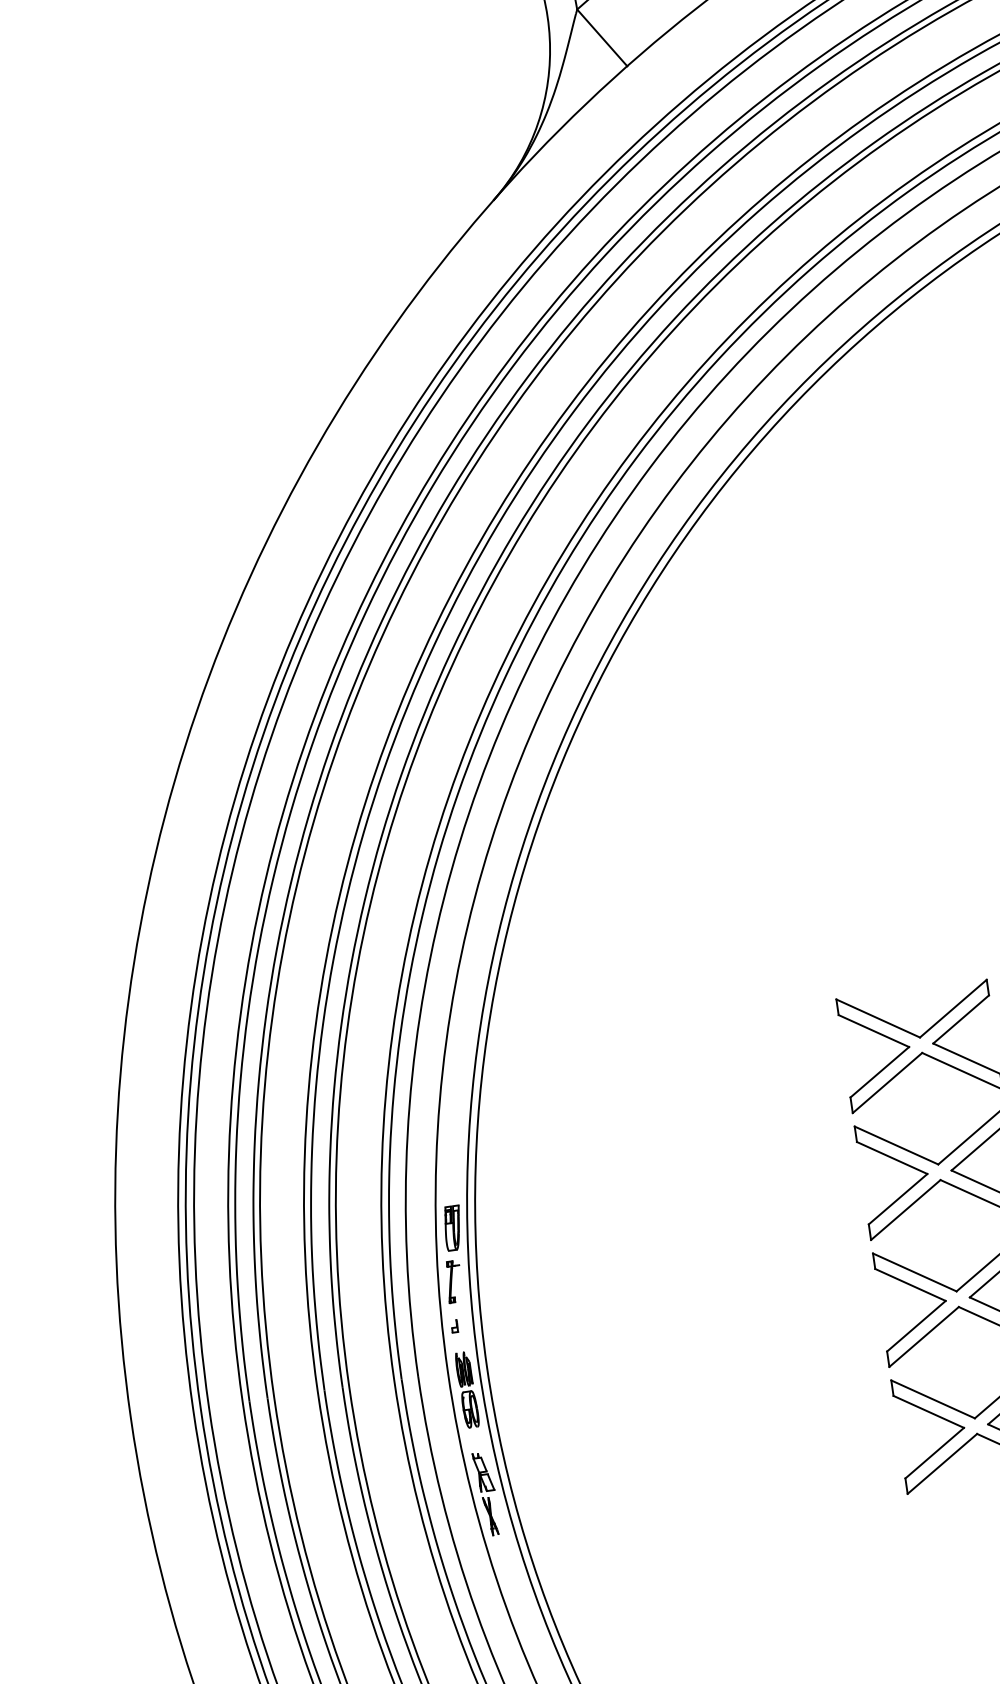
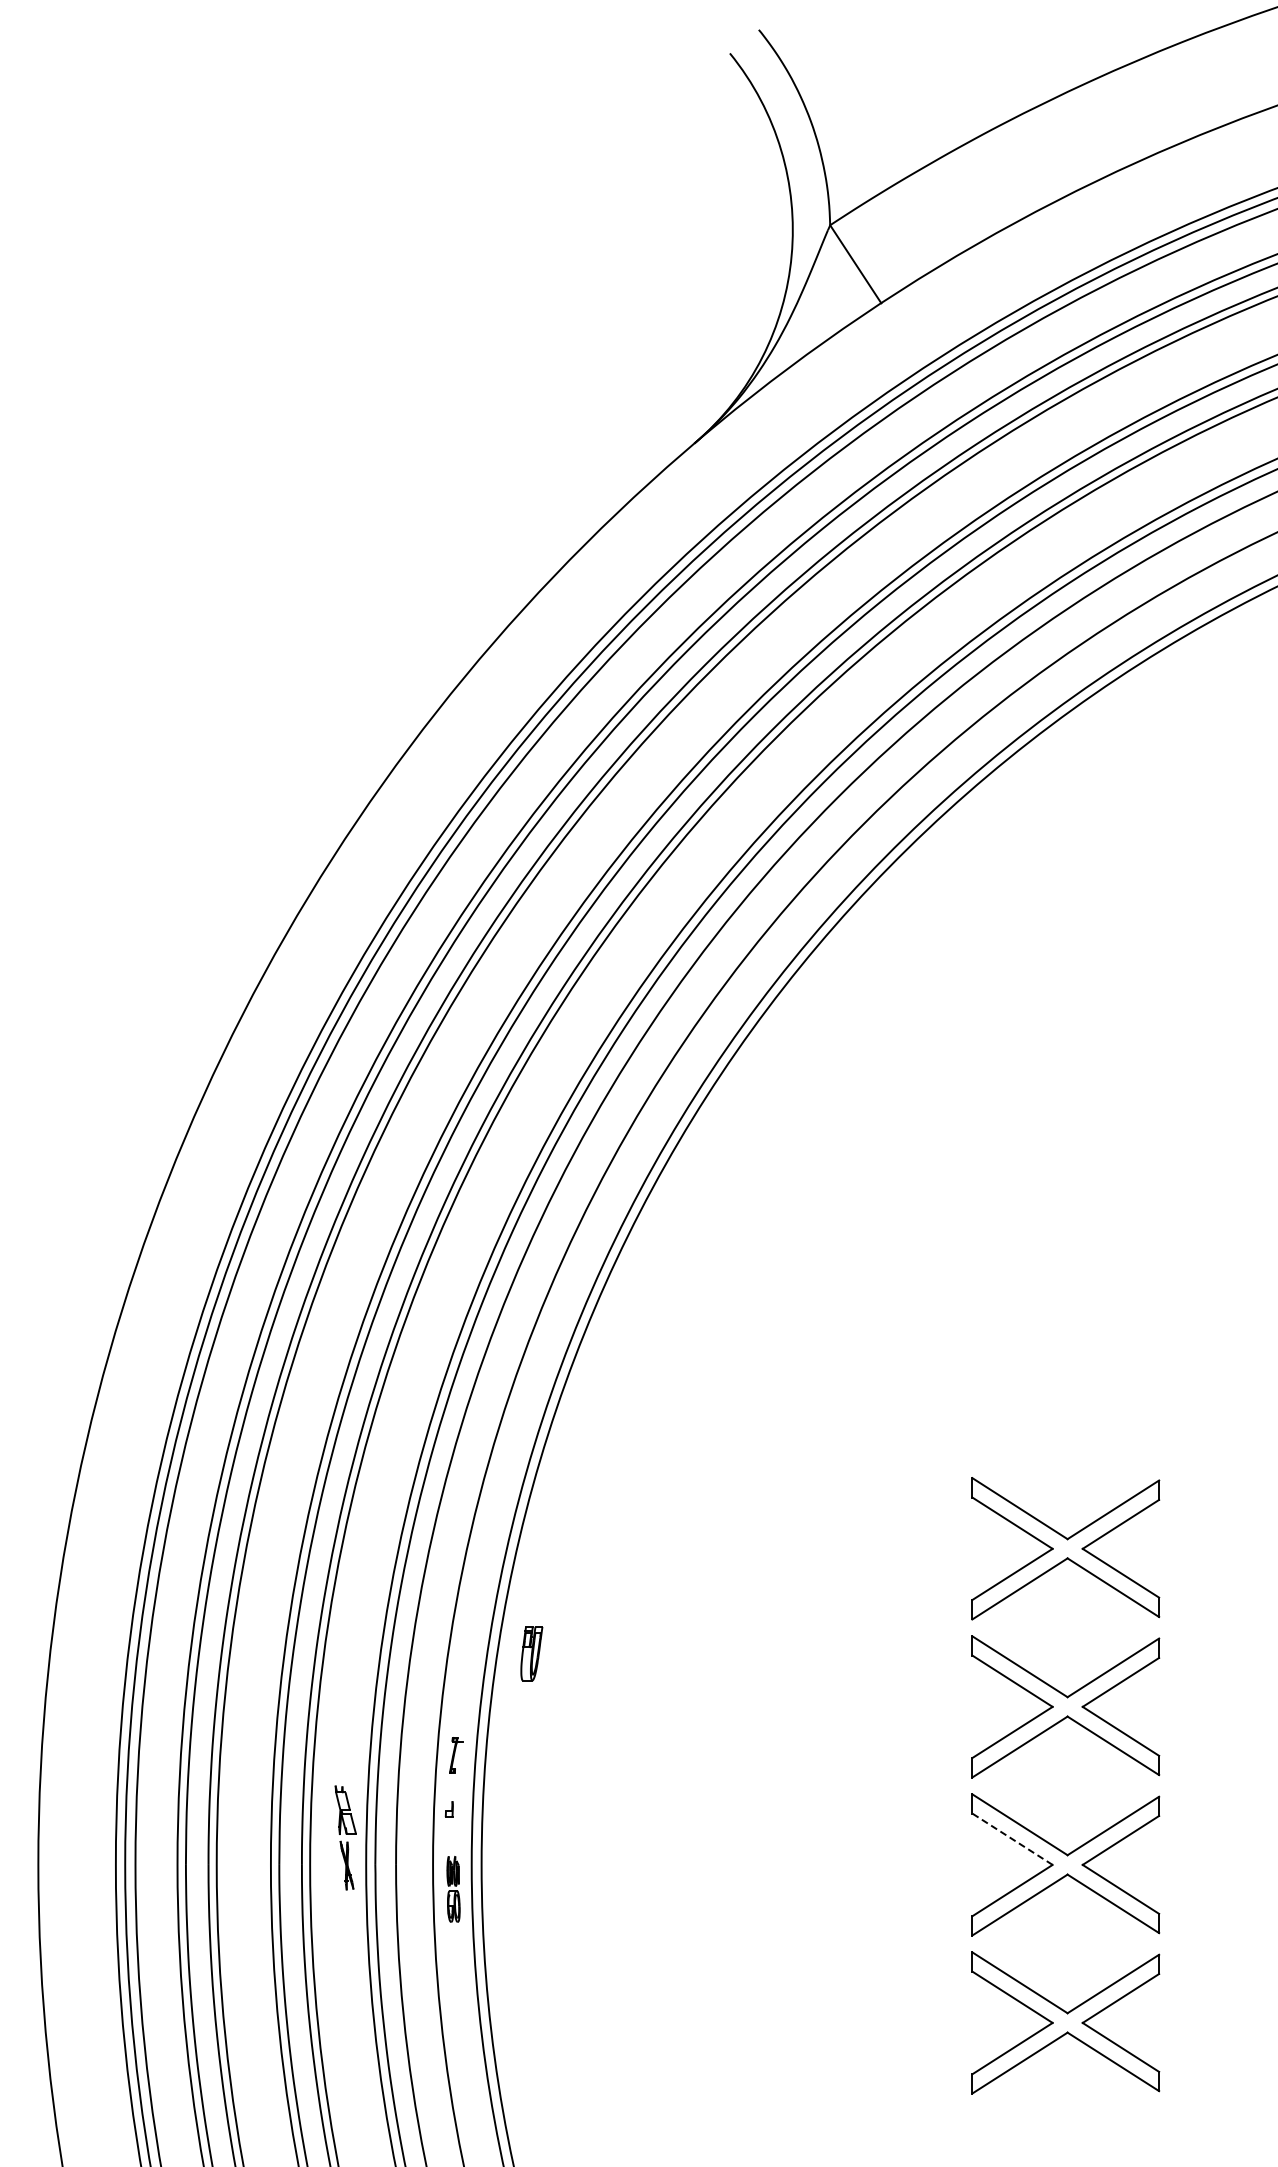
part: (452, 1228) -> (531, 1653), moved
part: (454, 1282) -> (456, 1755), size x0.7
line: (910, 1285) -> (1012, 1839), solid -> dashed
part: (467, 1389) -> (453, 1888), size x0.7
part: (486, 1493) -> (345, 1837), moved

